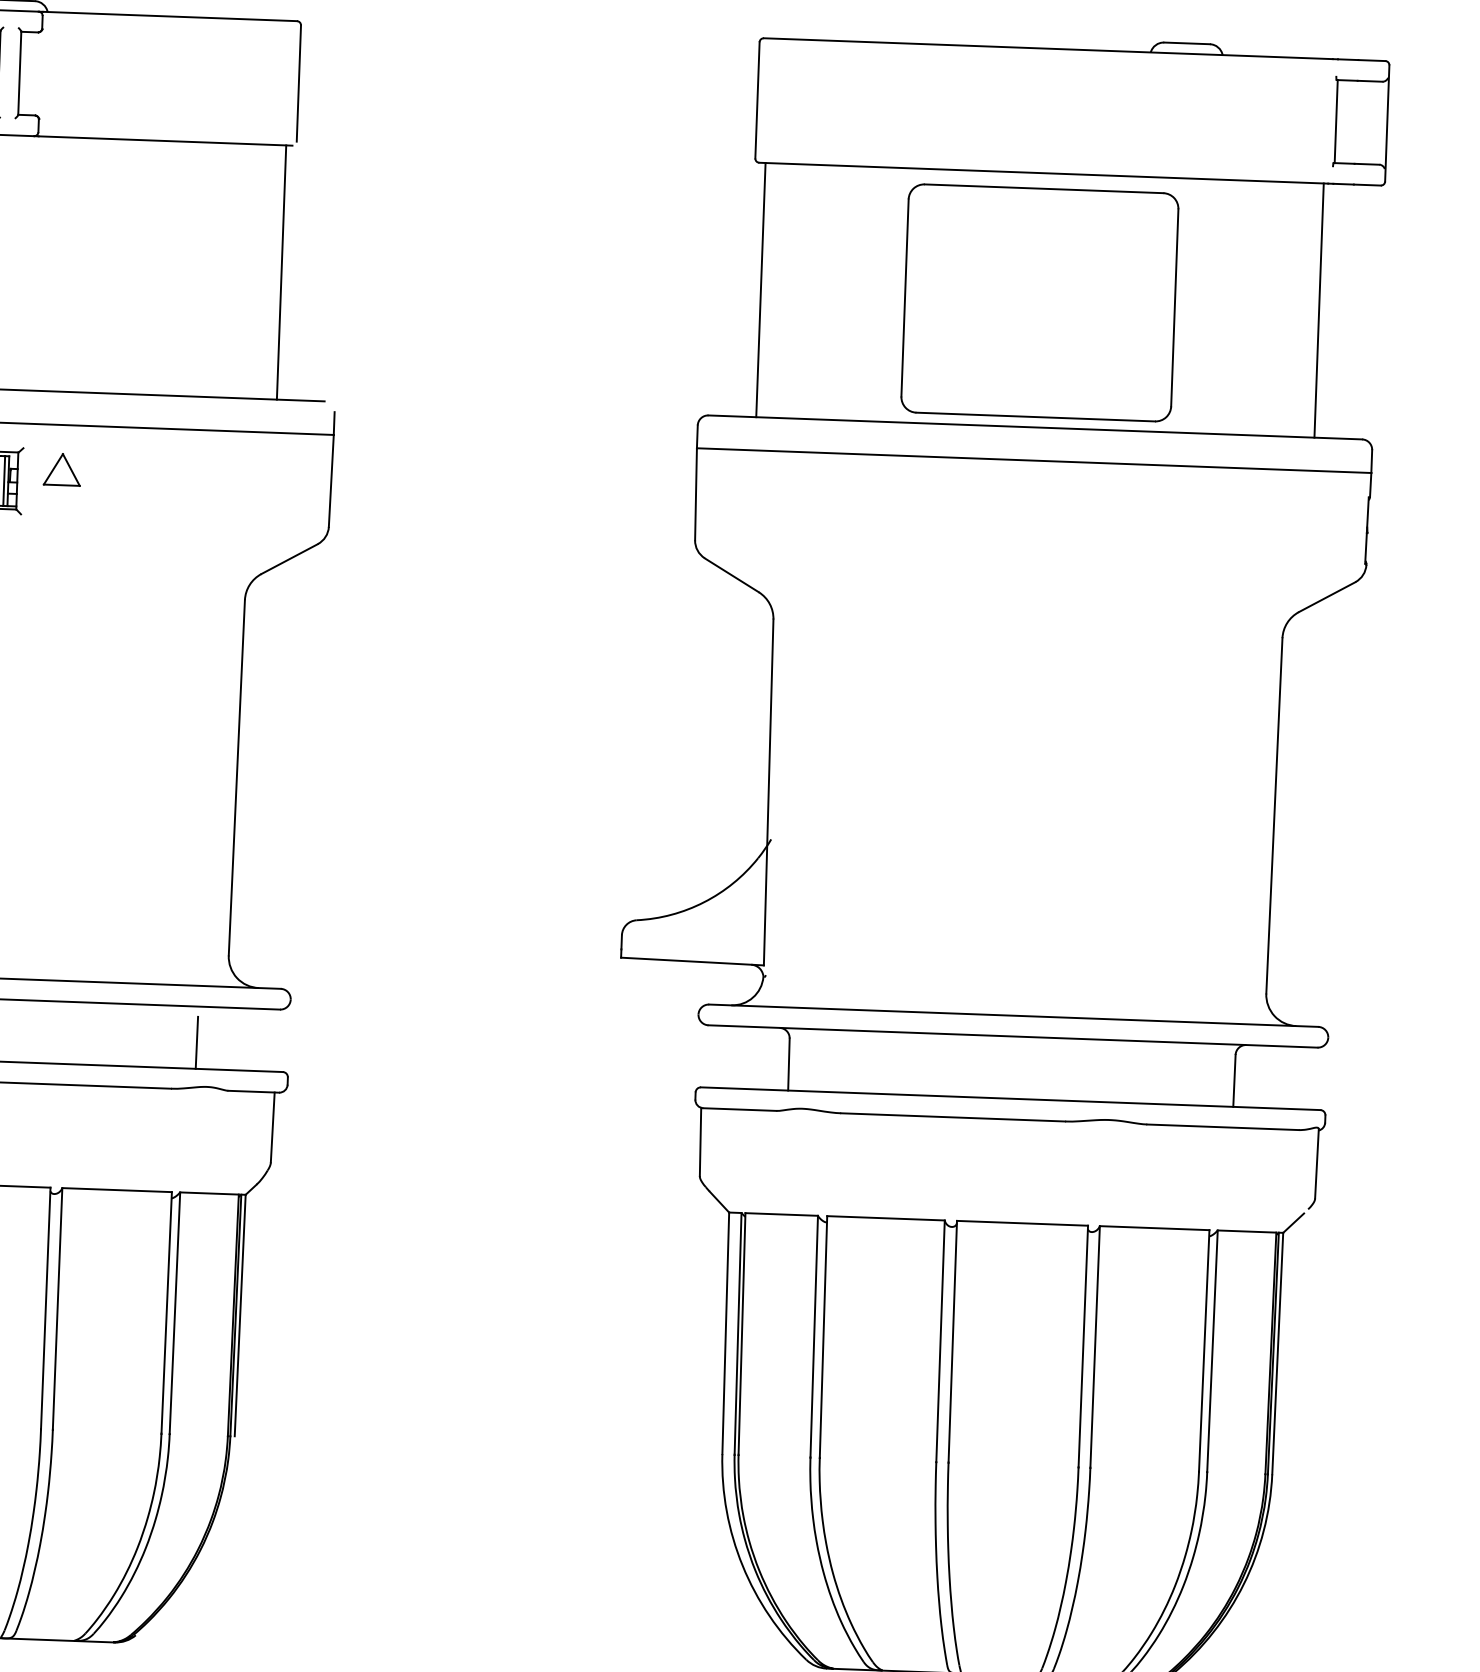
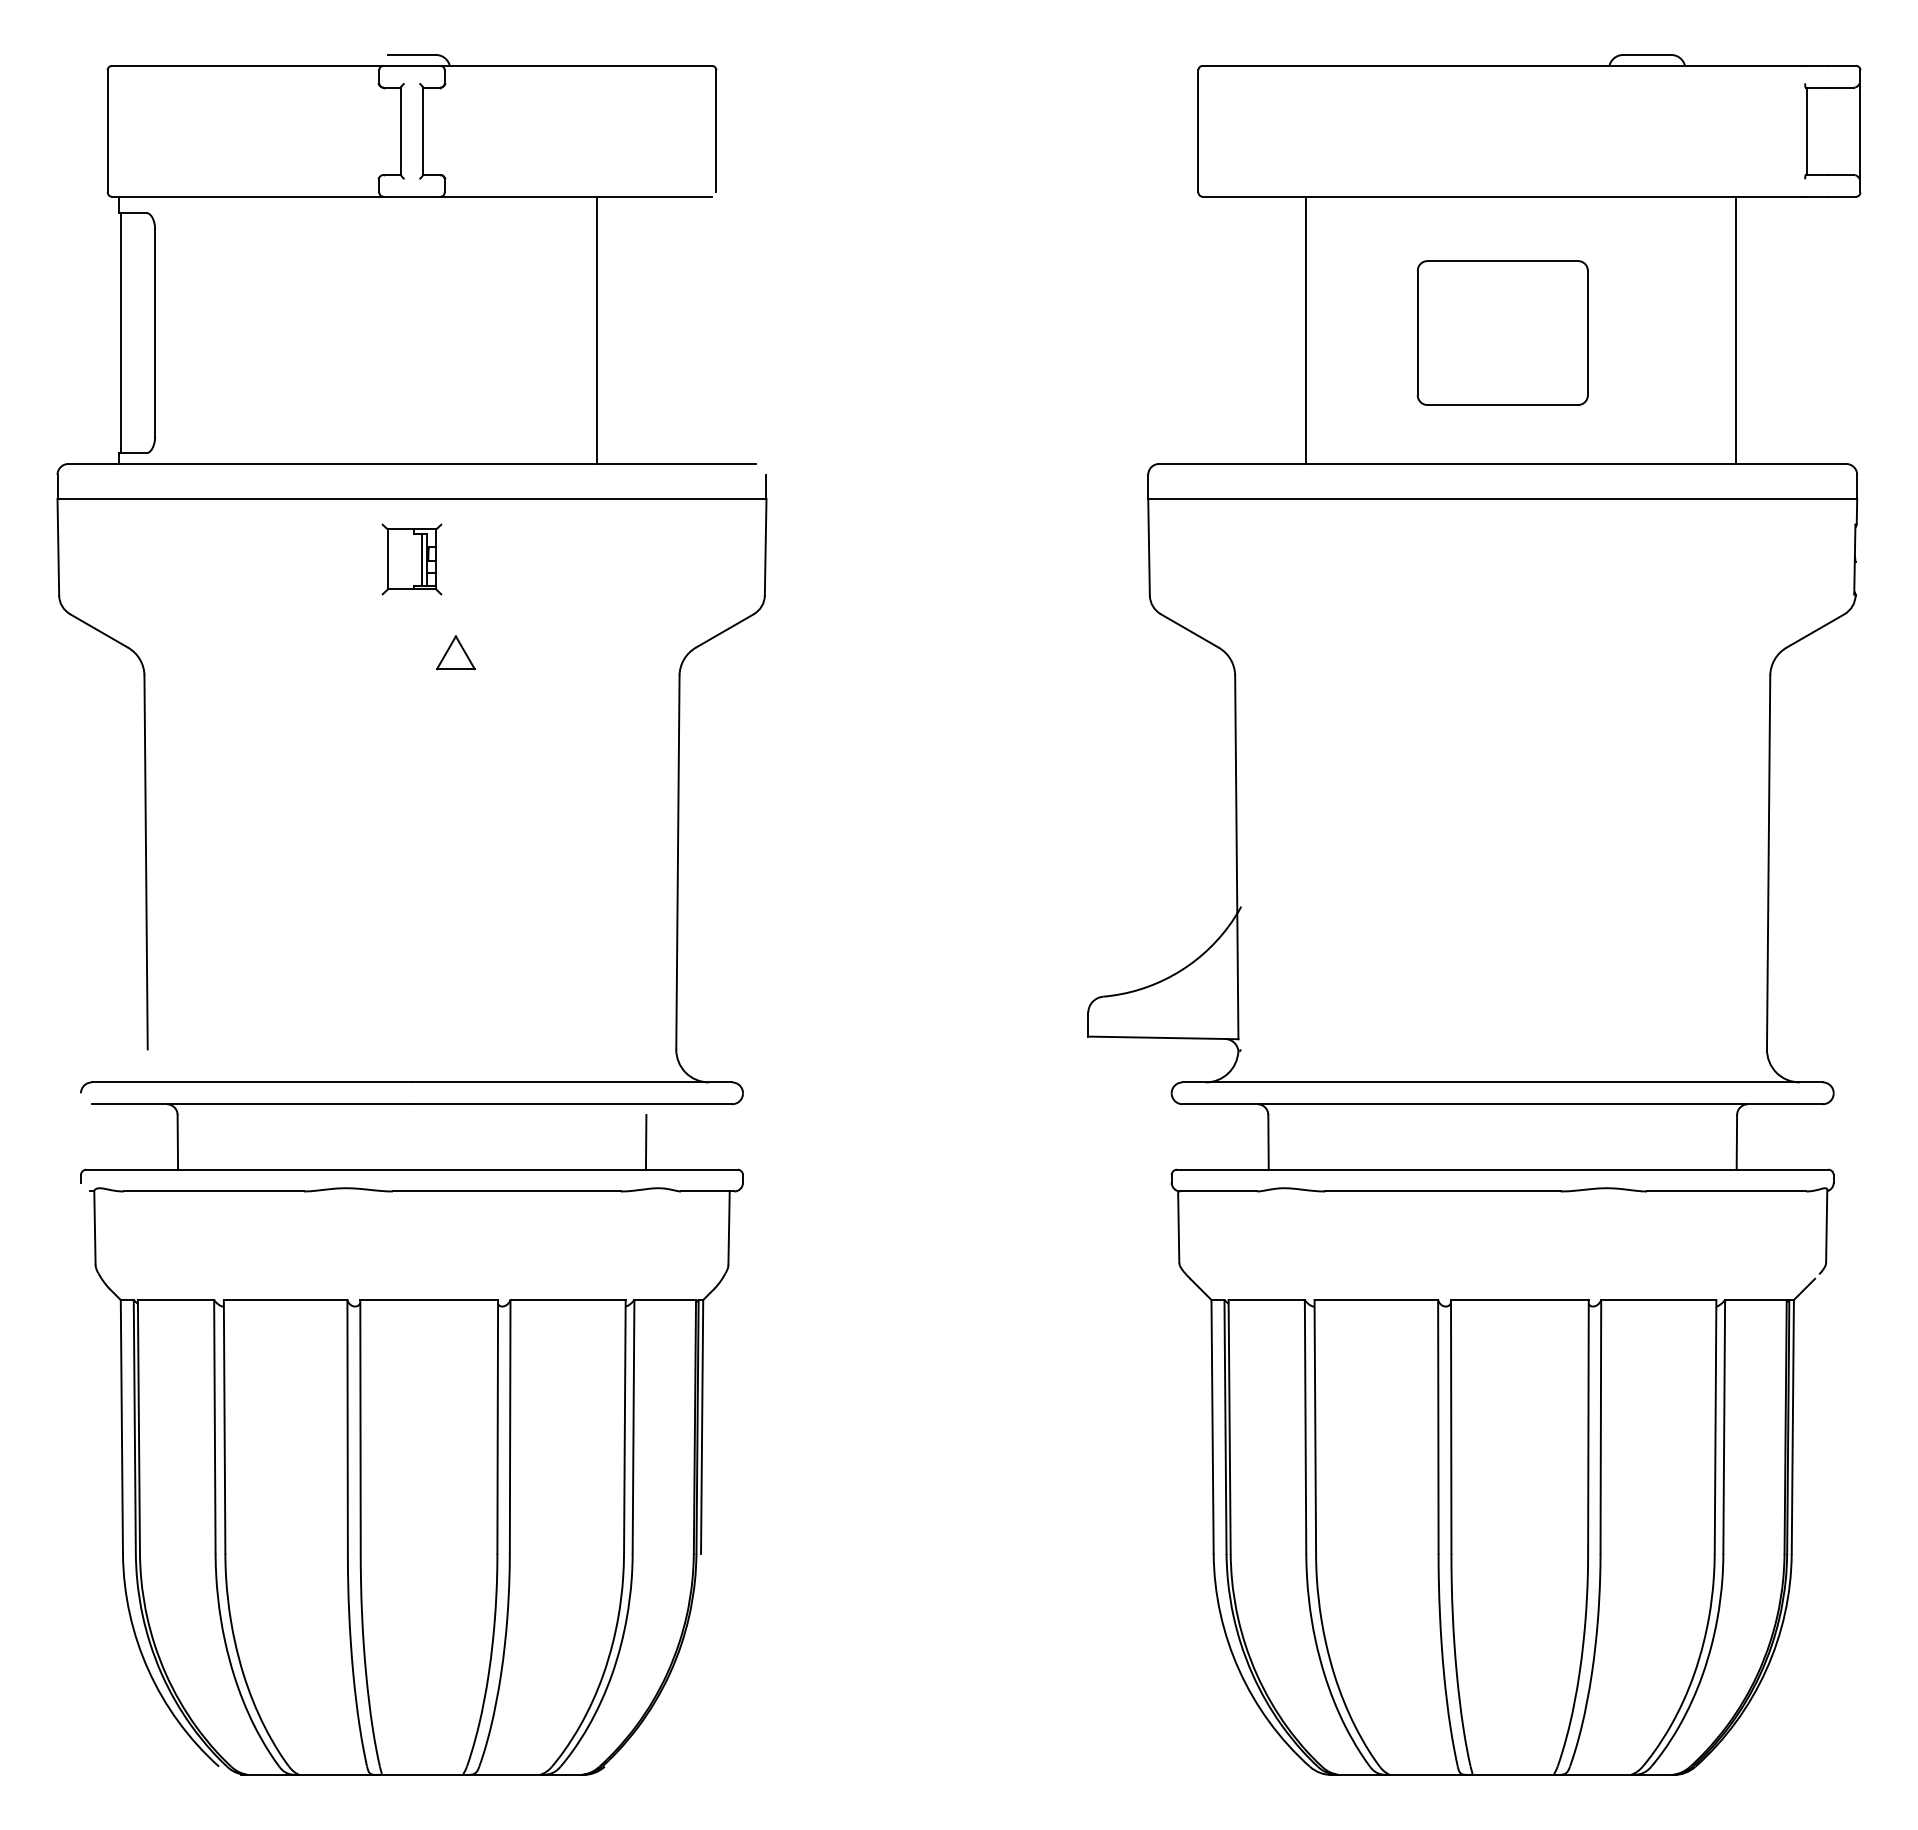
line: (281, 271) -> (597, 329), moved
line: (761, 289) -> (1306, 329), moved
part: (1039, 302) -> (1502, 332), size x0.6
line: (1319, 309) -> (1736, 329), moved
part: (62, 469) -> (455, 652), moved

